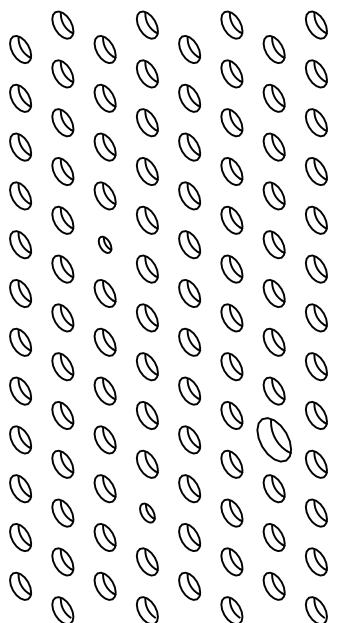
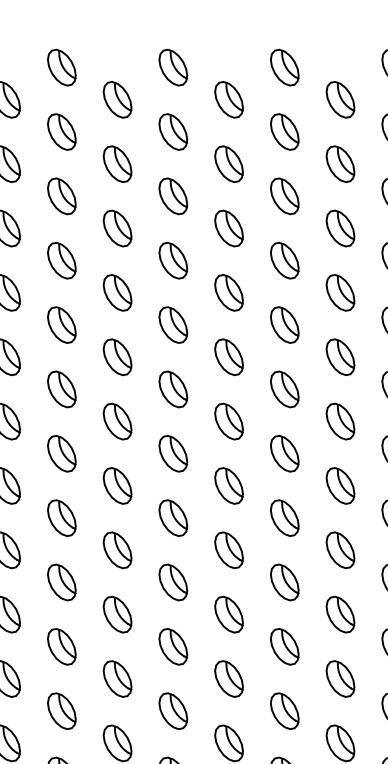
part: (104, 244) -> (116, 356), size x1.67
part: (273, 439) -> (339, 614), size x0.62
part: (147, 512) -> (173, 710), size x1.43

